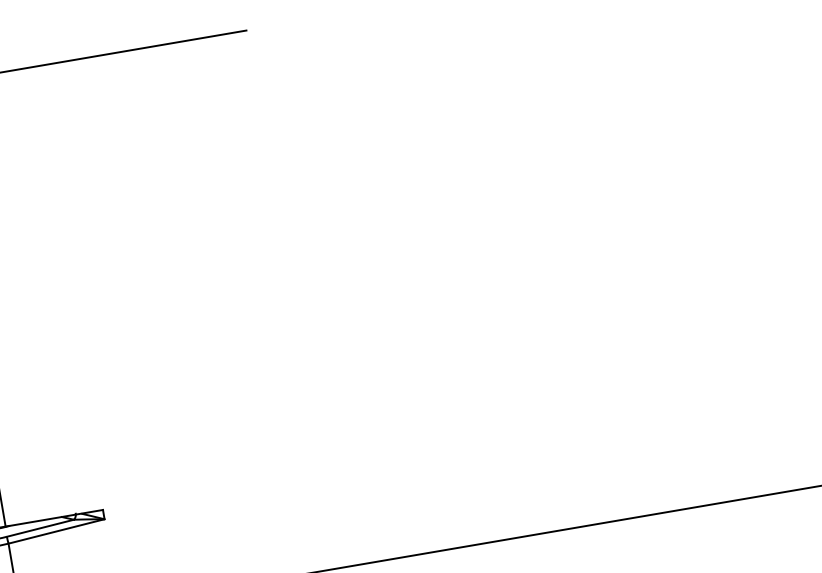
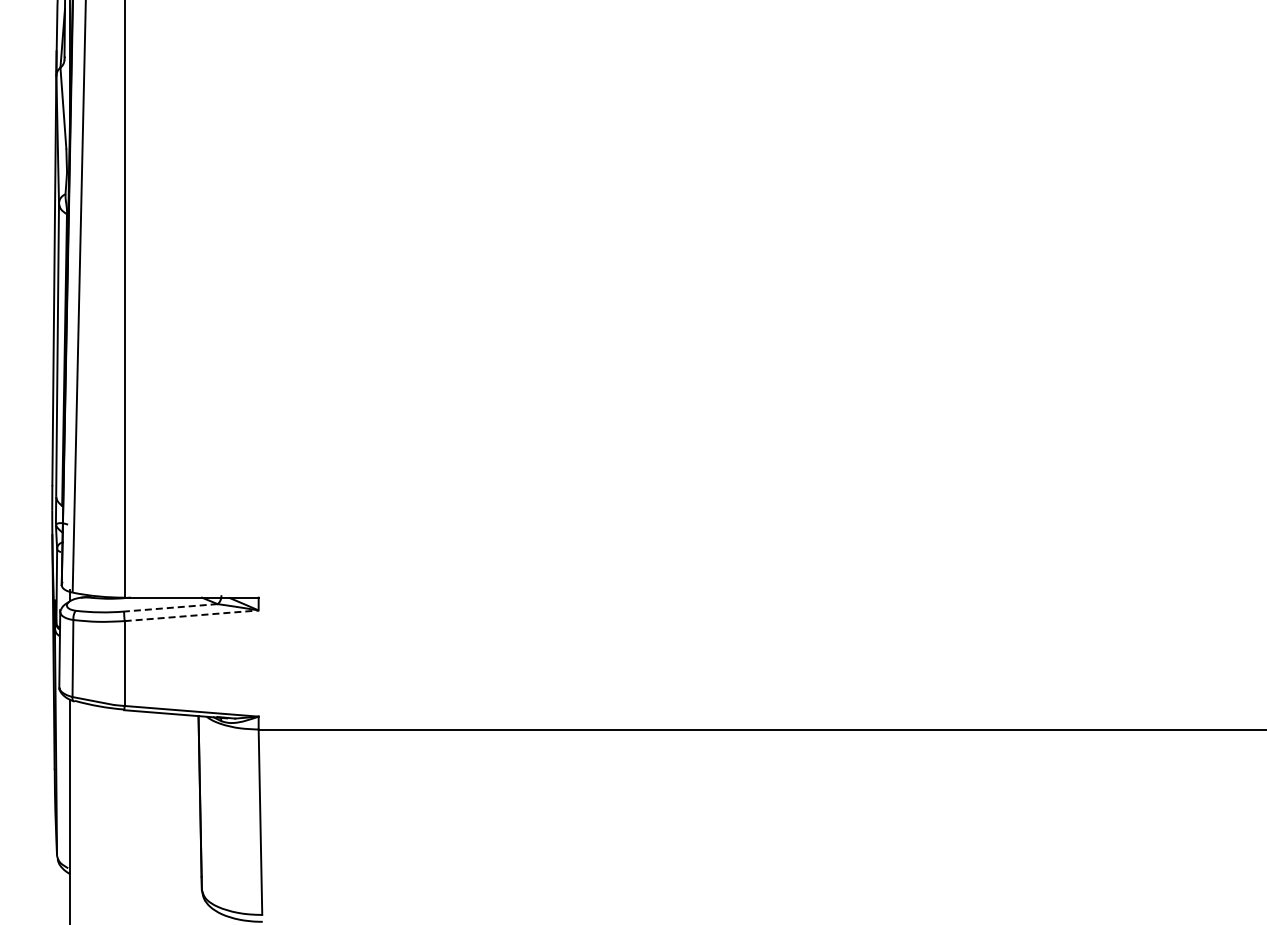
line: (40, 528) -> (170, 607), solid -> dashed
line: (57, 531) -> (192, 615), solid -> dashed

